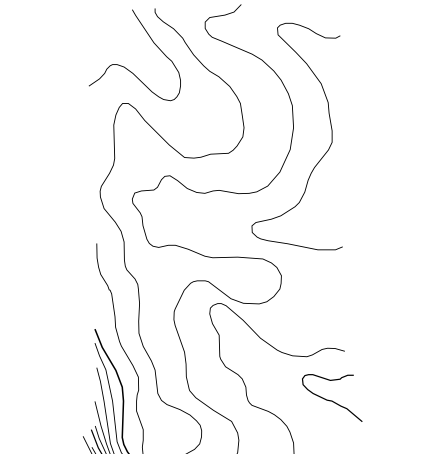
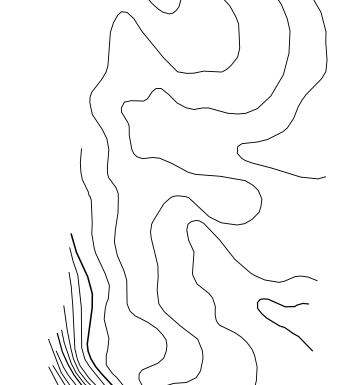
curve: (332, 400) -> (285, 326), moved

